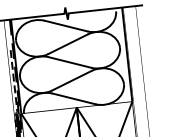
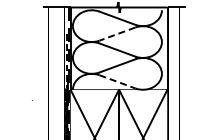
line: (67, 44) -> (116, 34), solid -> dashed
line: (74, 98) -> (117, 81), solid -> dashed

